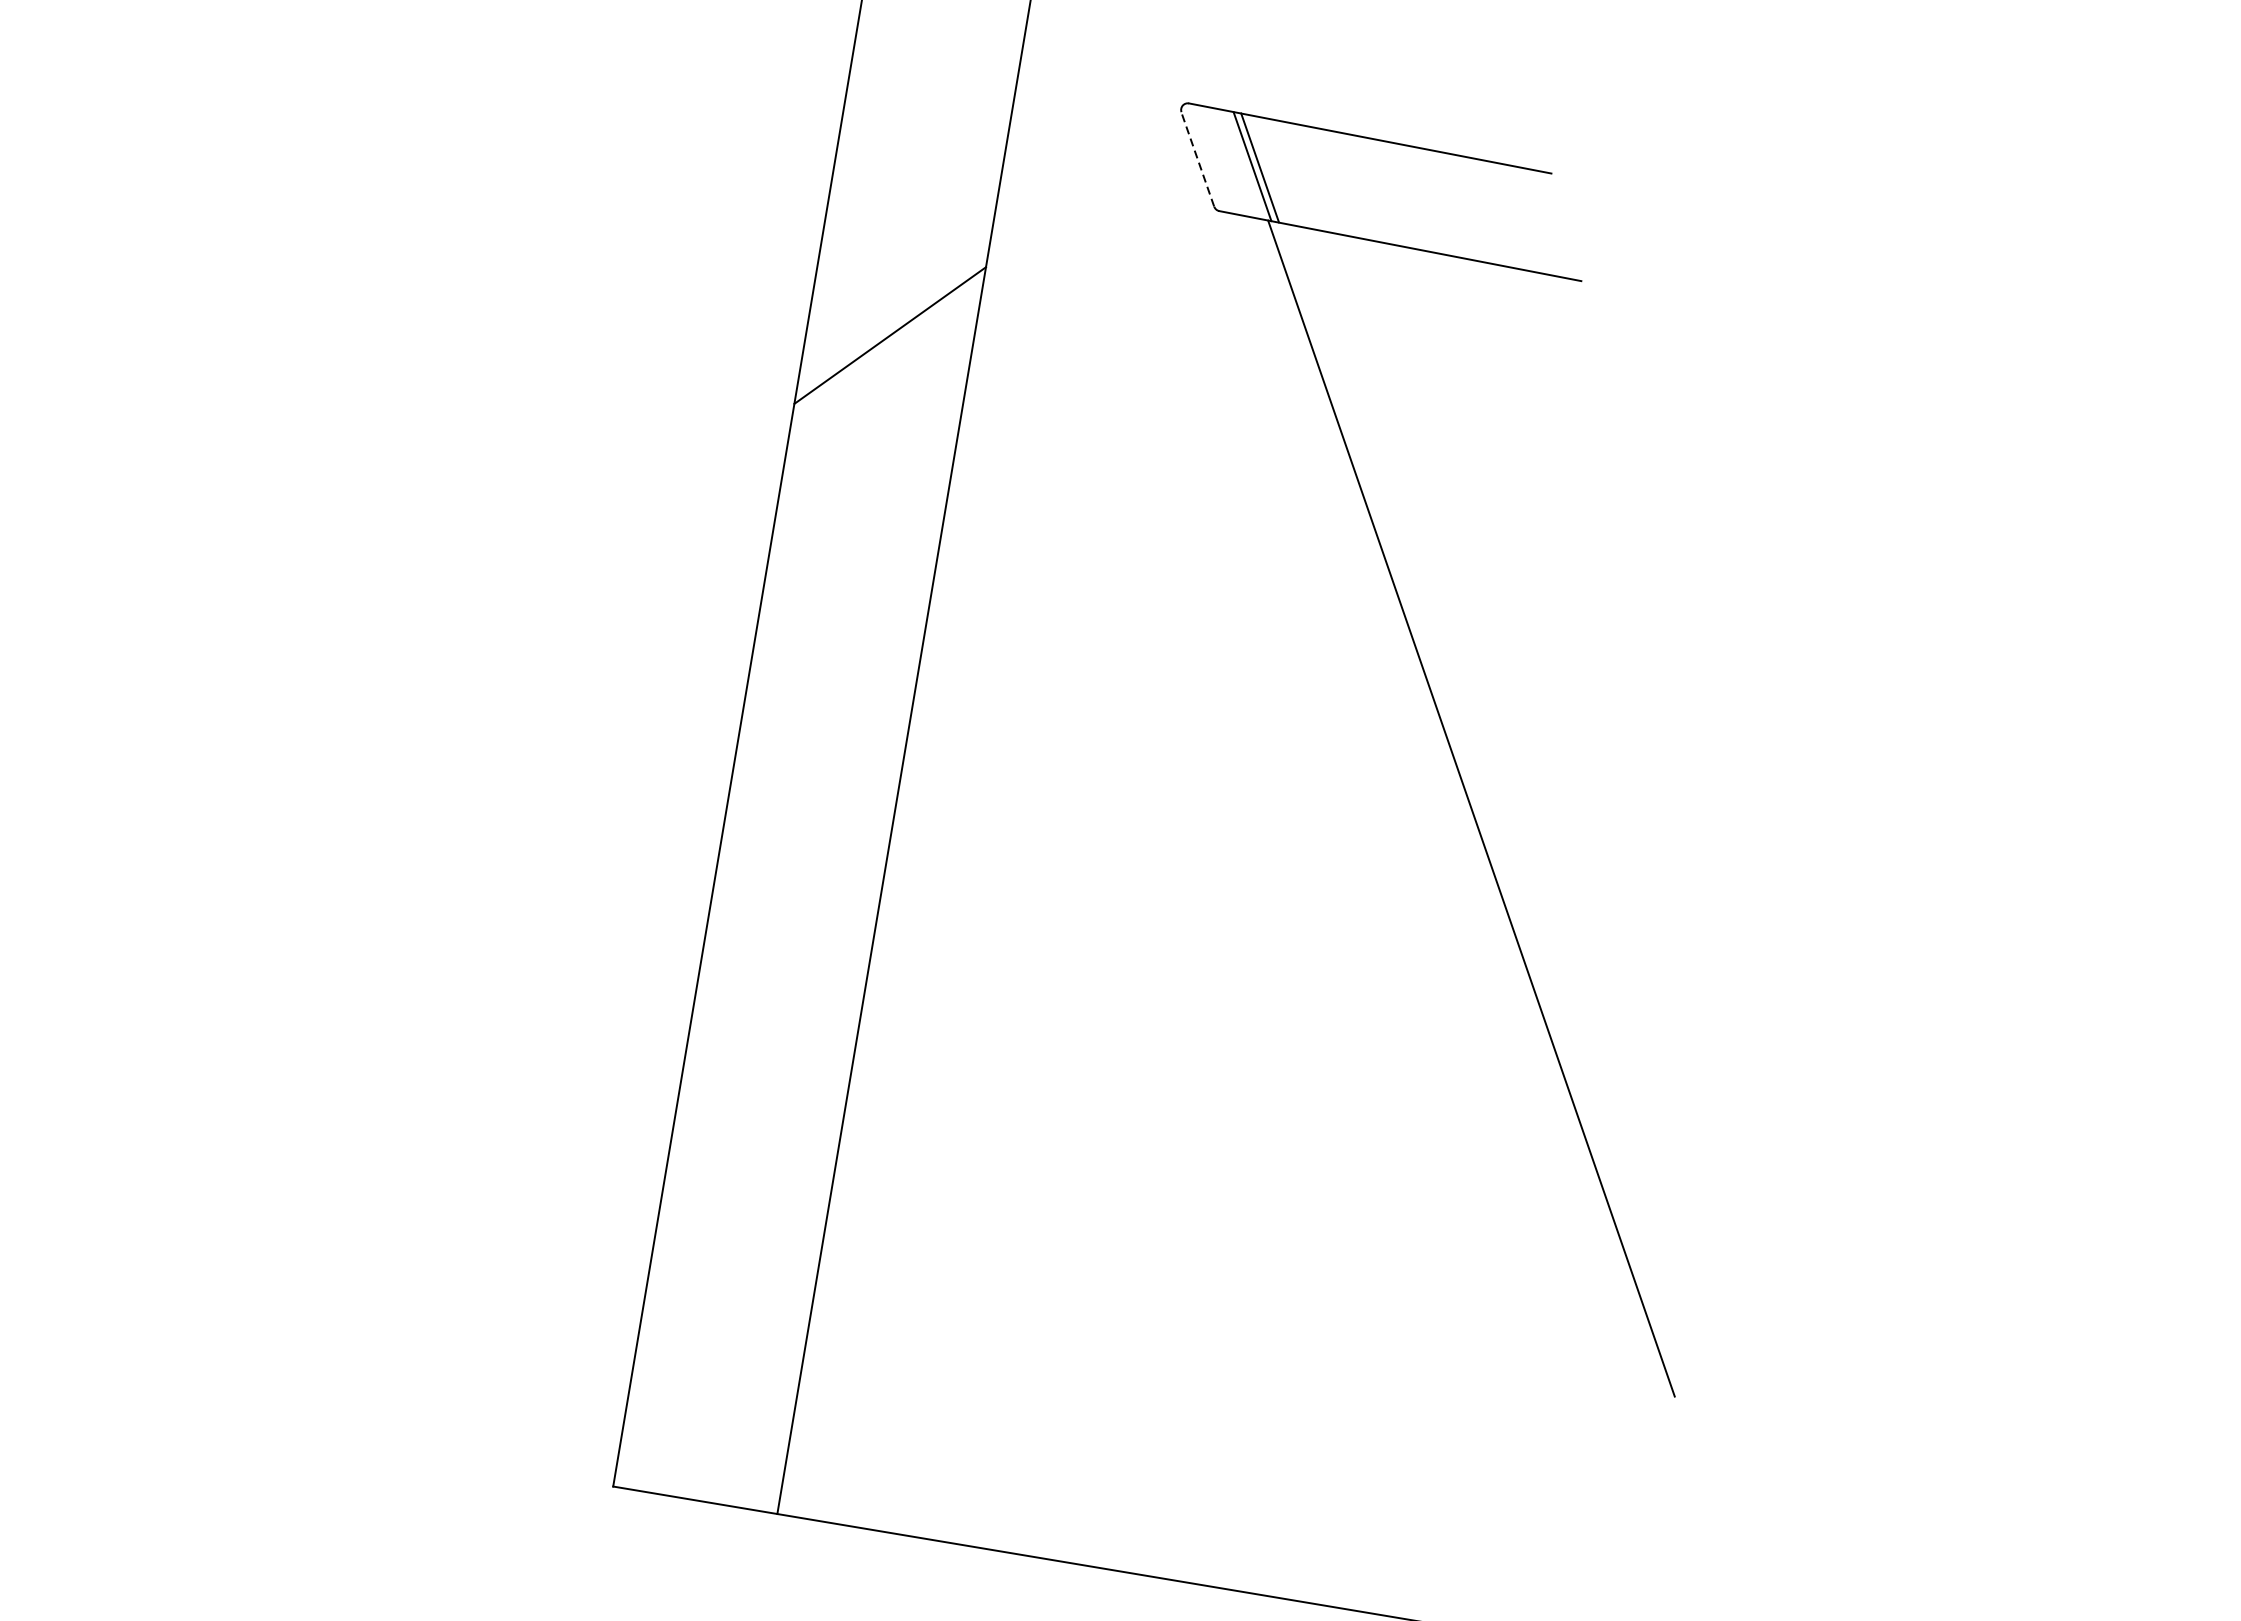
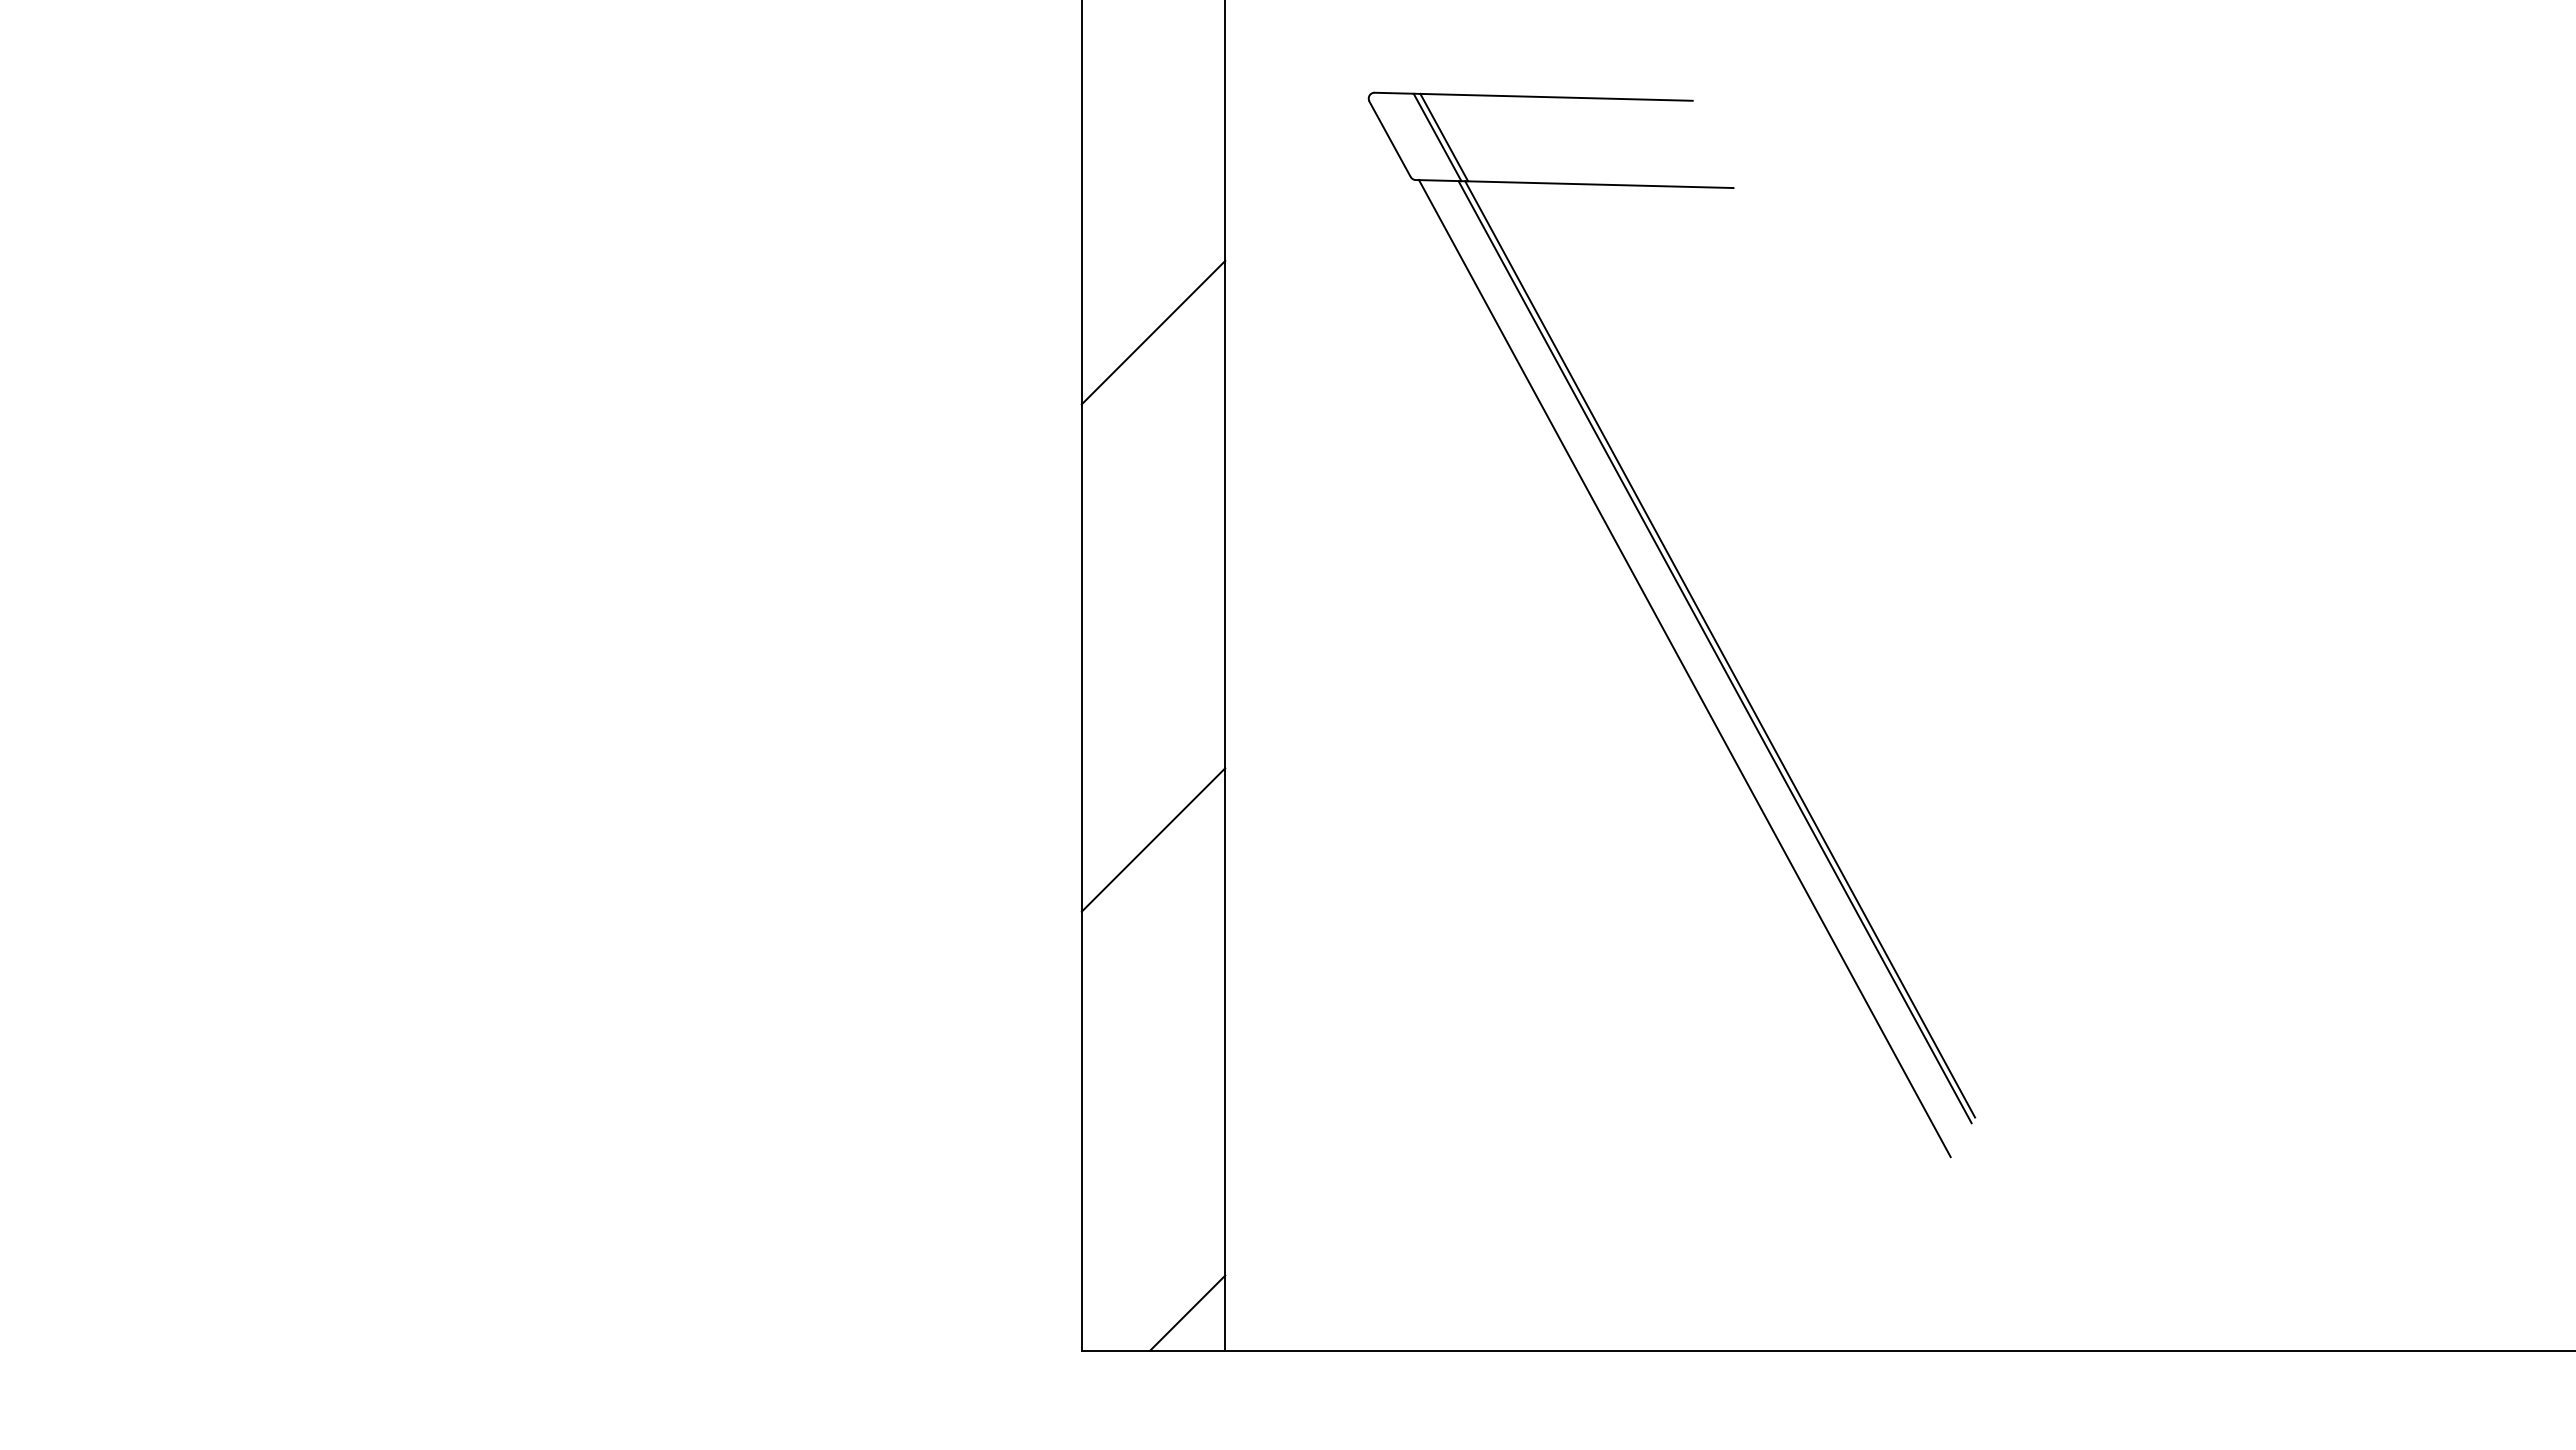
line: (1197, 158) -> (1389, 138), dashed -> solid
line: (1478, 806) -> (1720, 649), added
line: (1433, 821) -> (1684, 668), added
line: (793, 915) -> (1153, 839), added
line: (741, 1462) -> (1187, 1312), added

